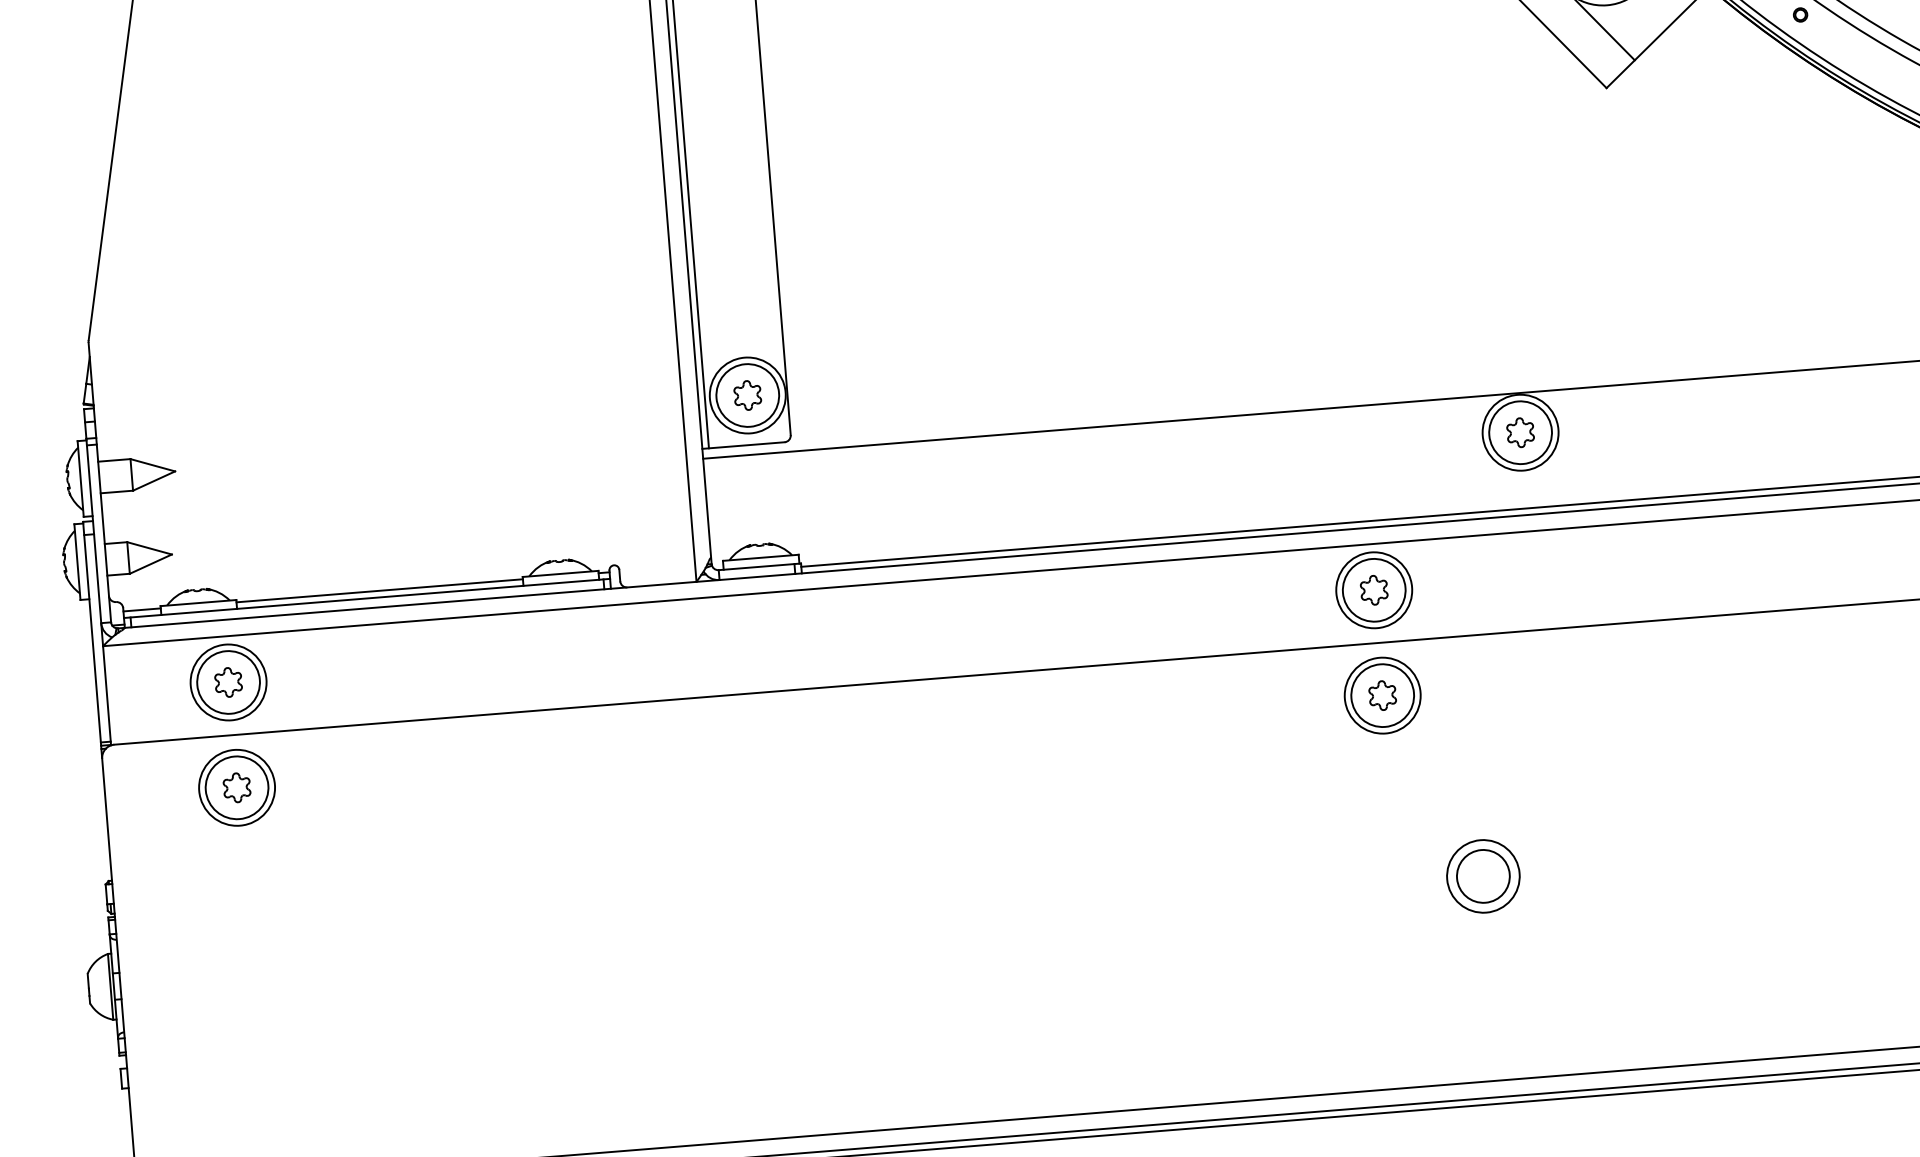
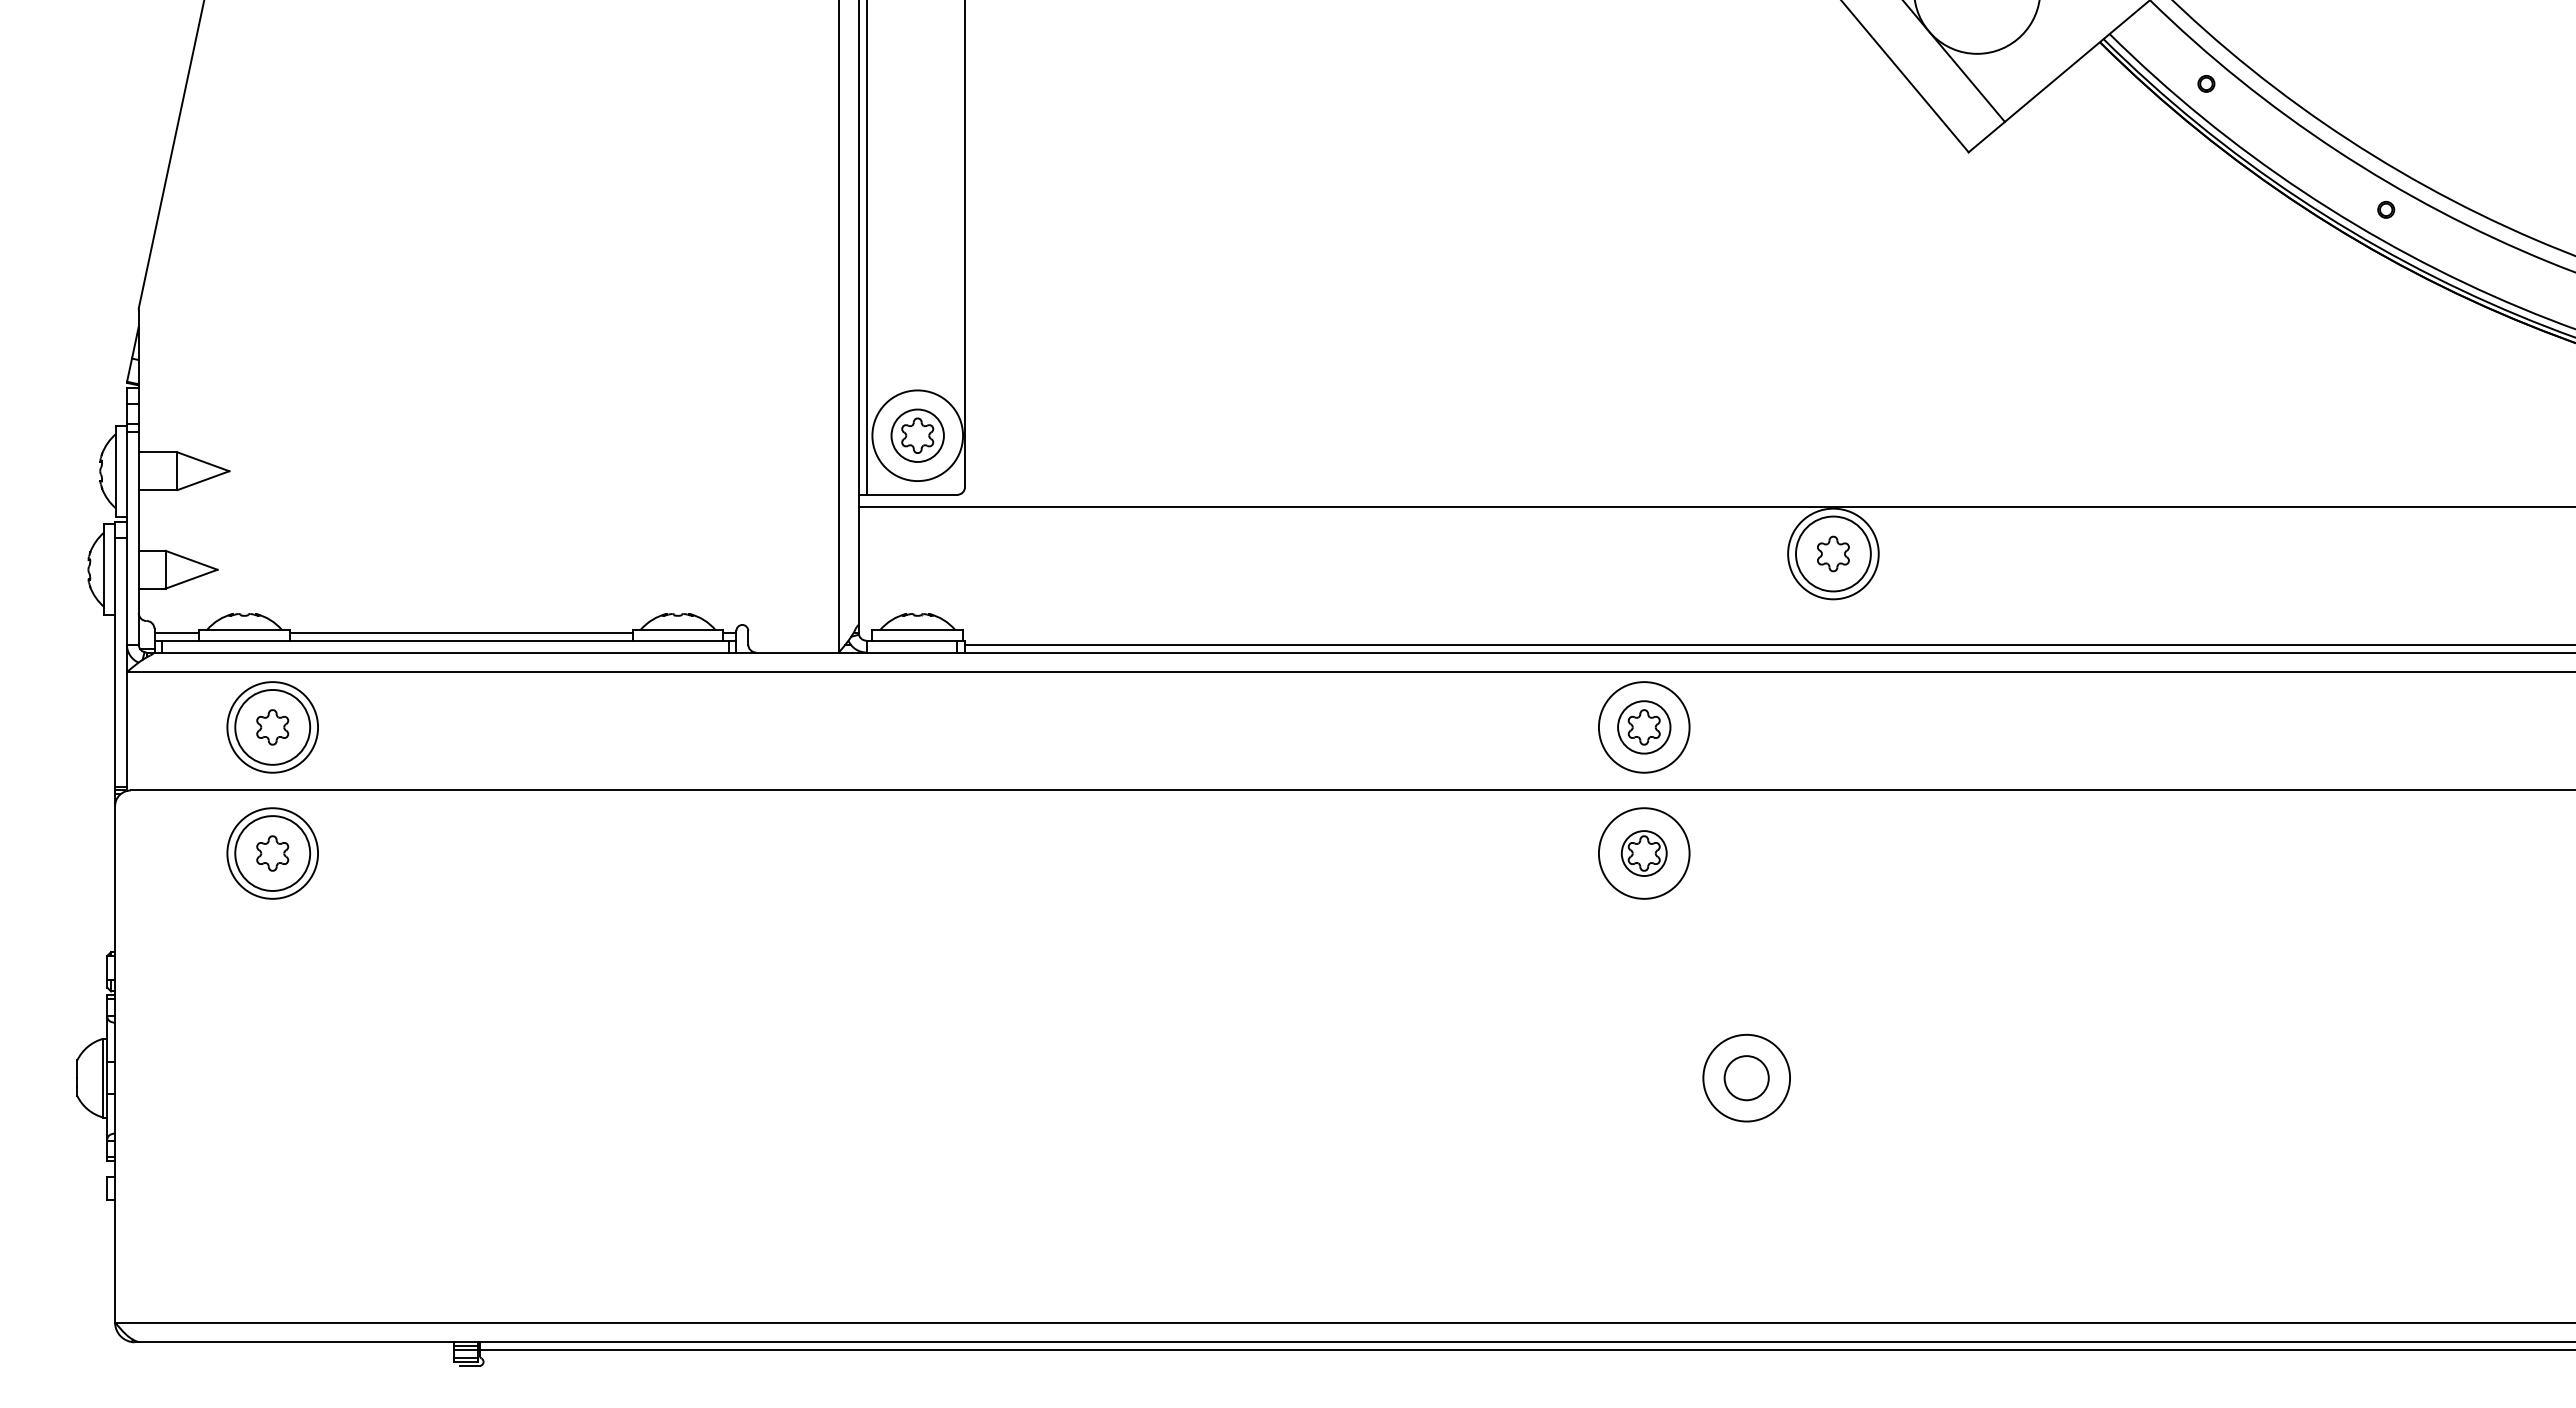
circle: (747, 395) -> (917, 435), size x0.7
circle: (1373, 589) -> (1643, 726), size x0.7
circle: (1382, 695) -> (1643, 853), size x0.6
circle: (1483, 875) -> (1746, 1077), size x0.7

